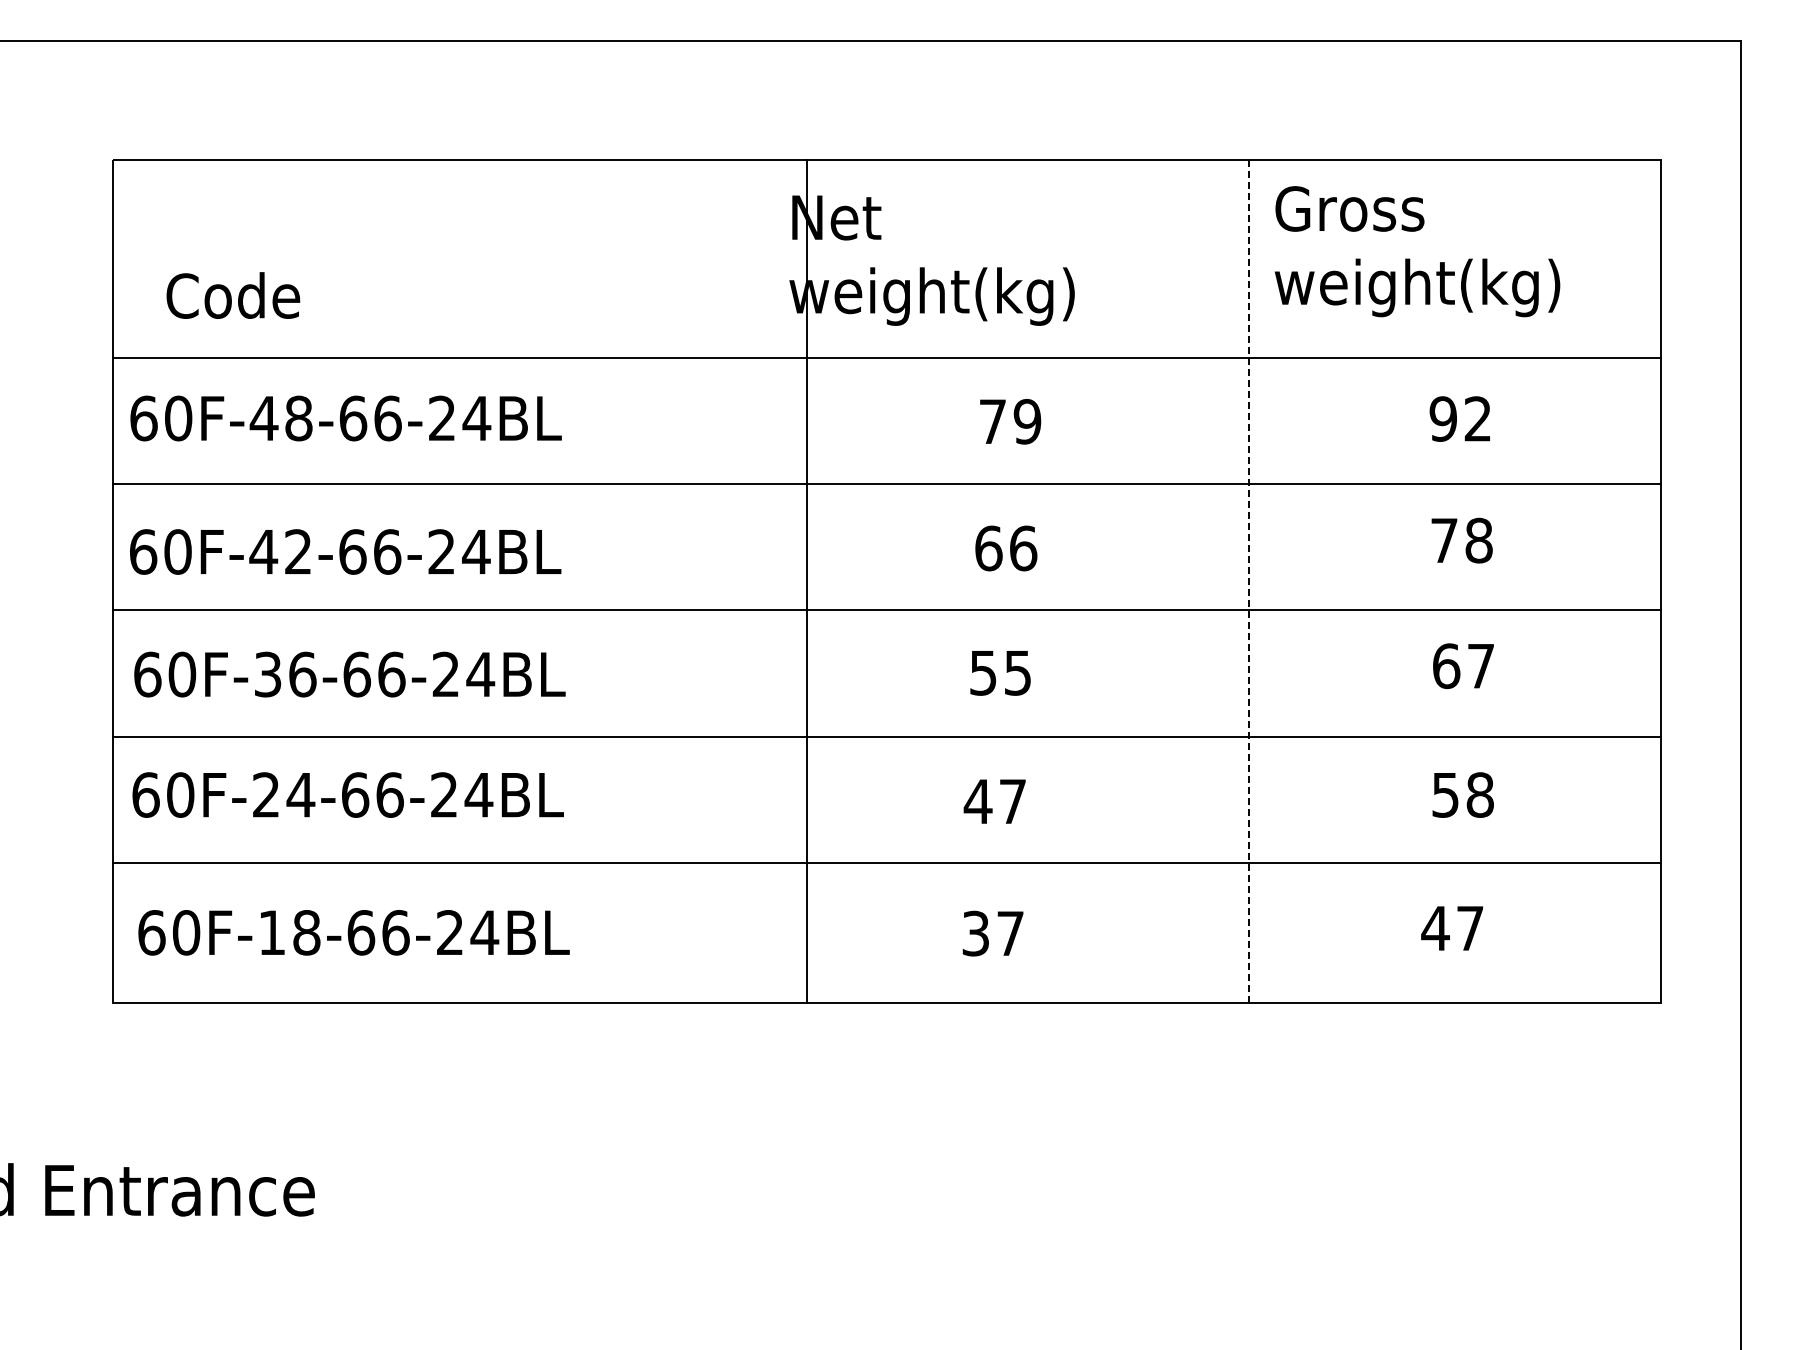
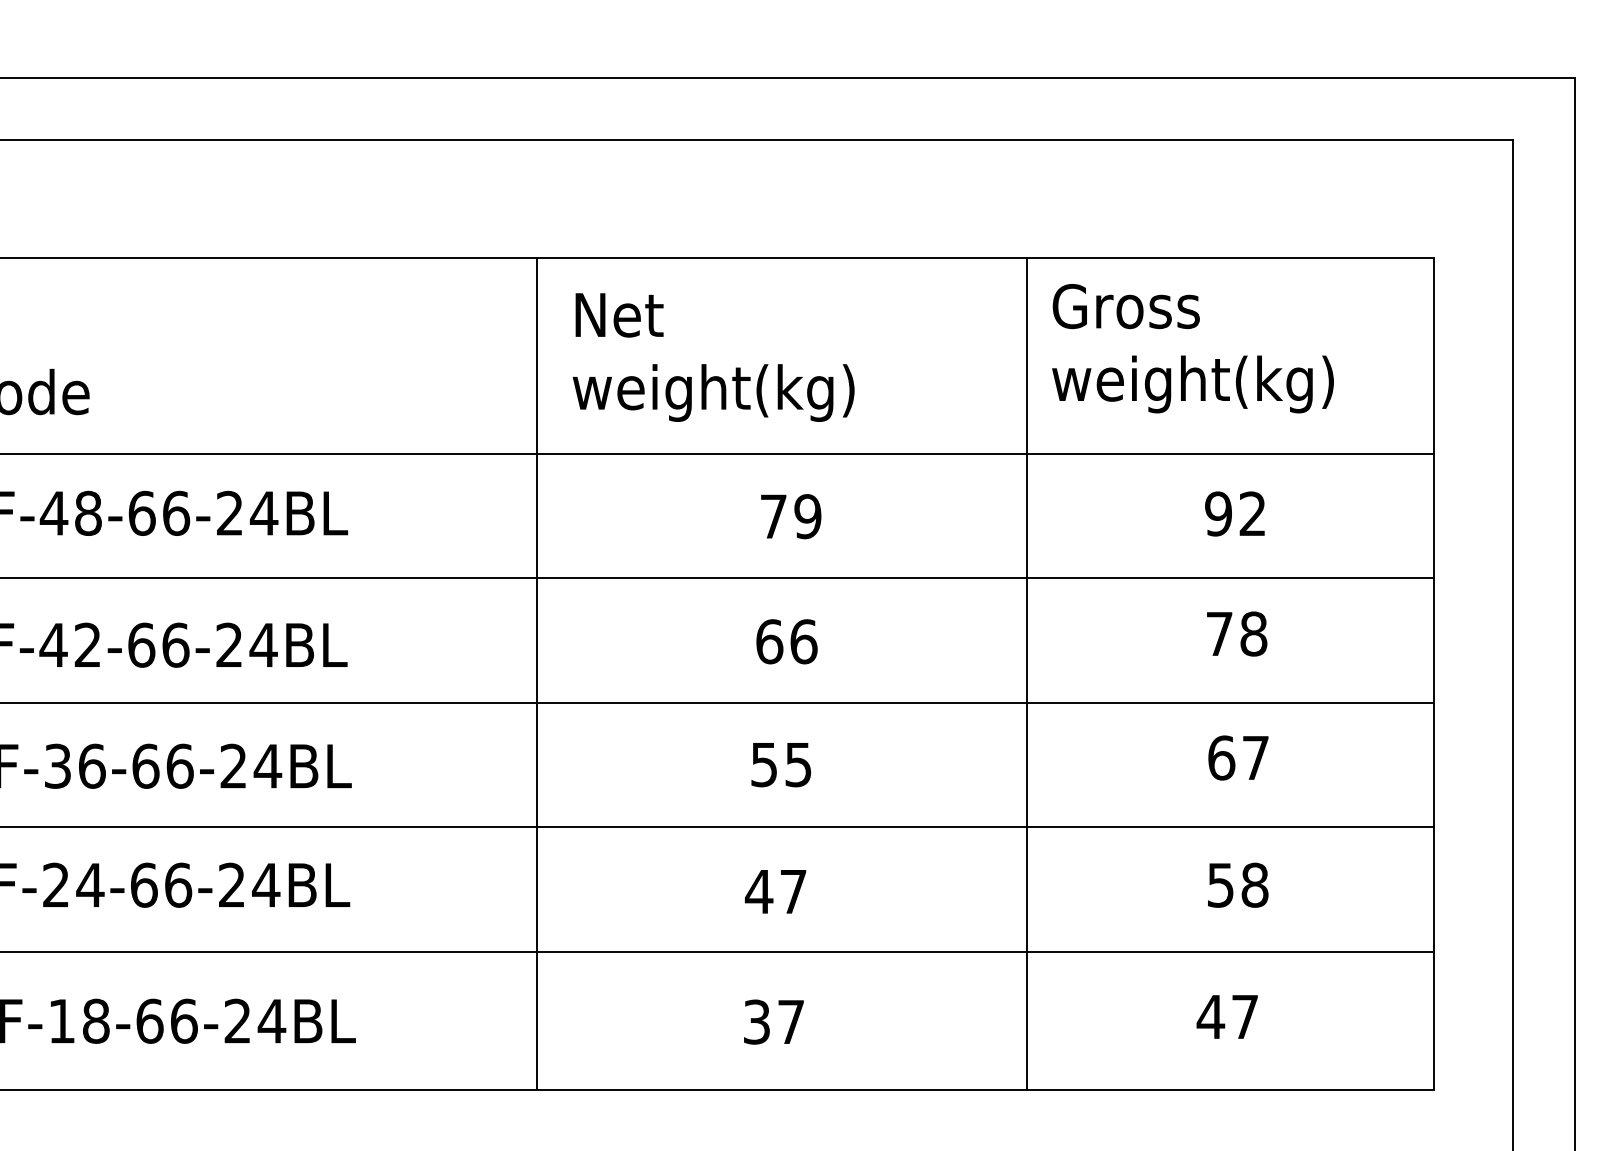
line: (806, 581) -> (536, 674), moved
line: (1249, 581) -> (1027, 674), dashed -> solid

